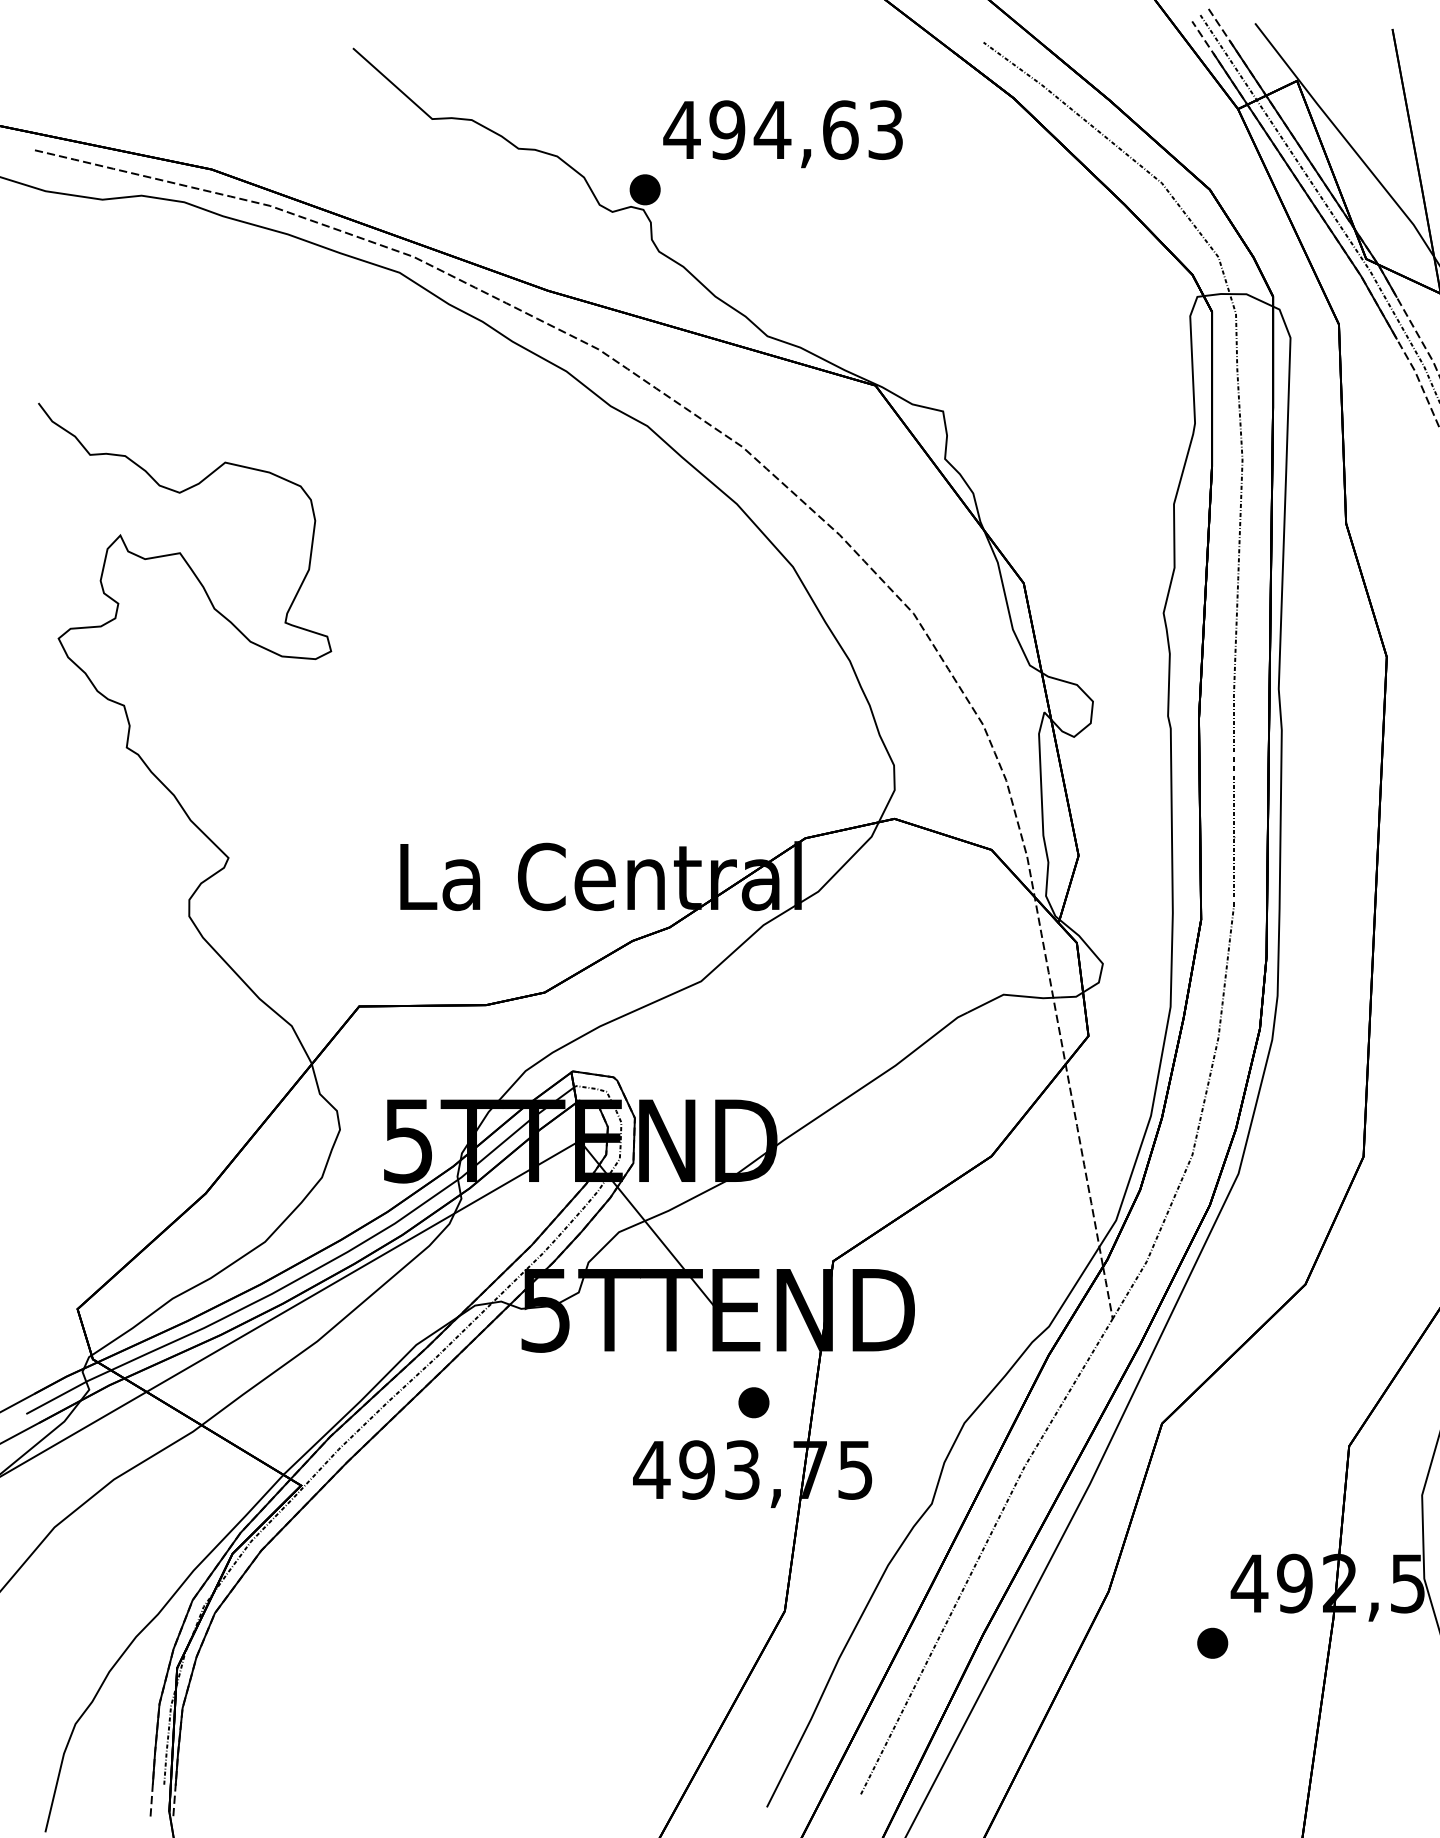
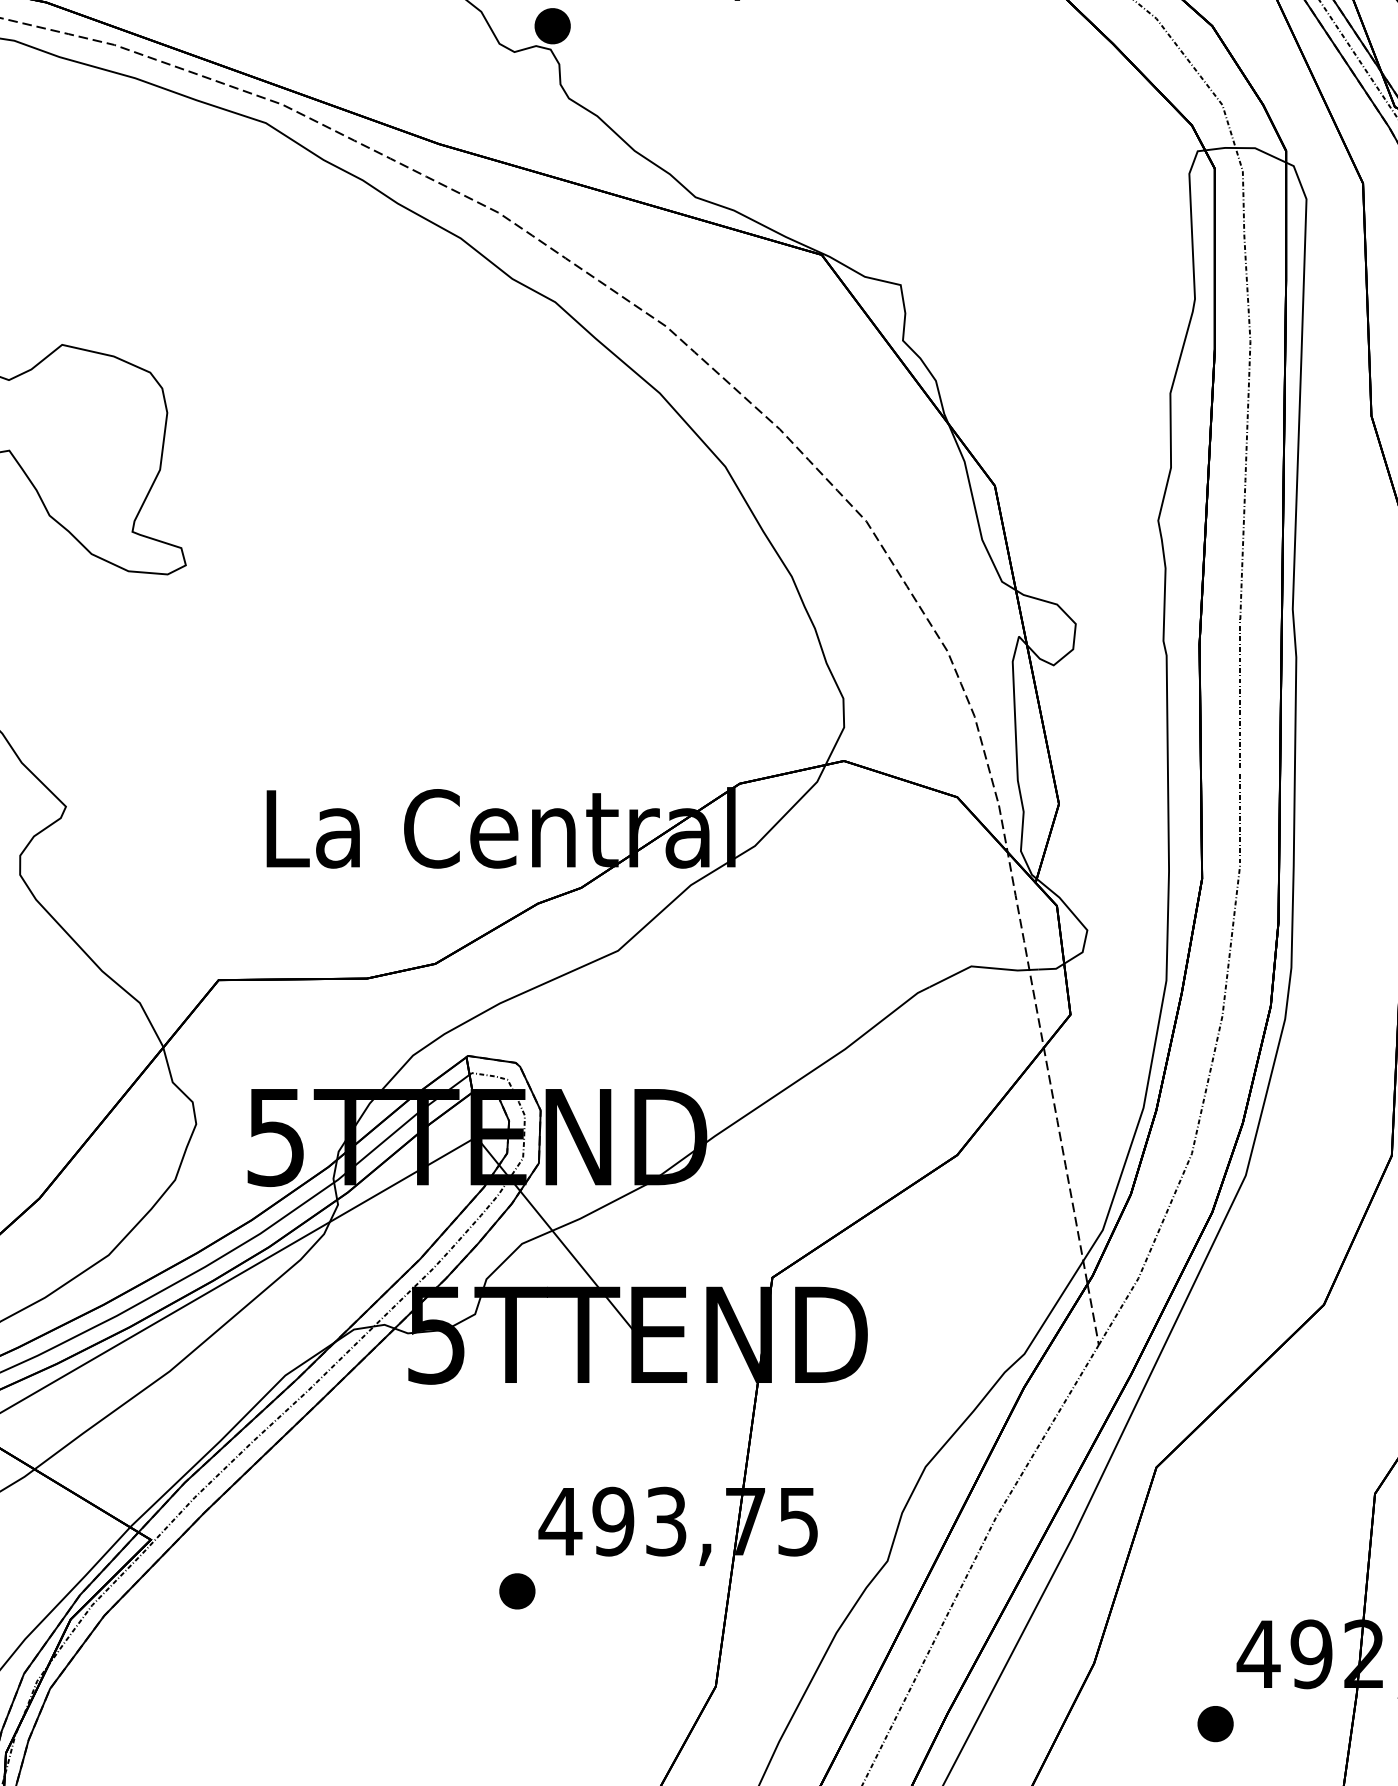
part: (753, 1402) -> (516, 1591), moved

